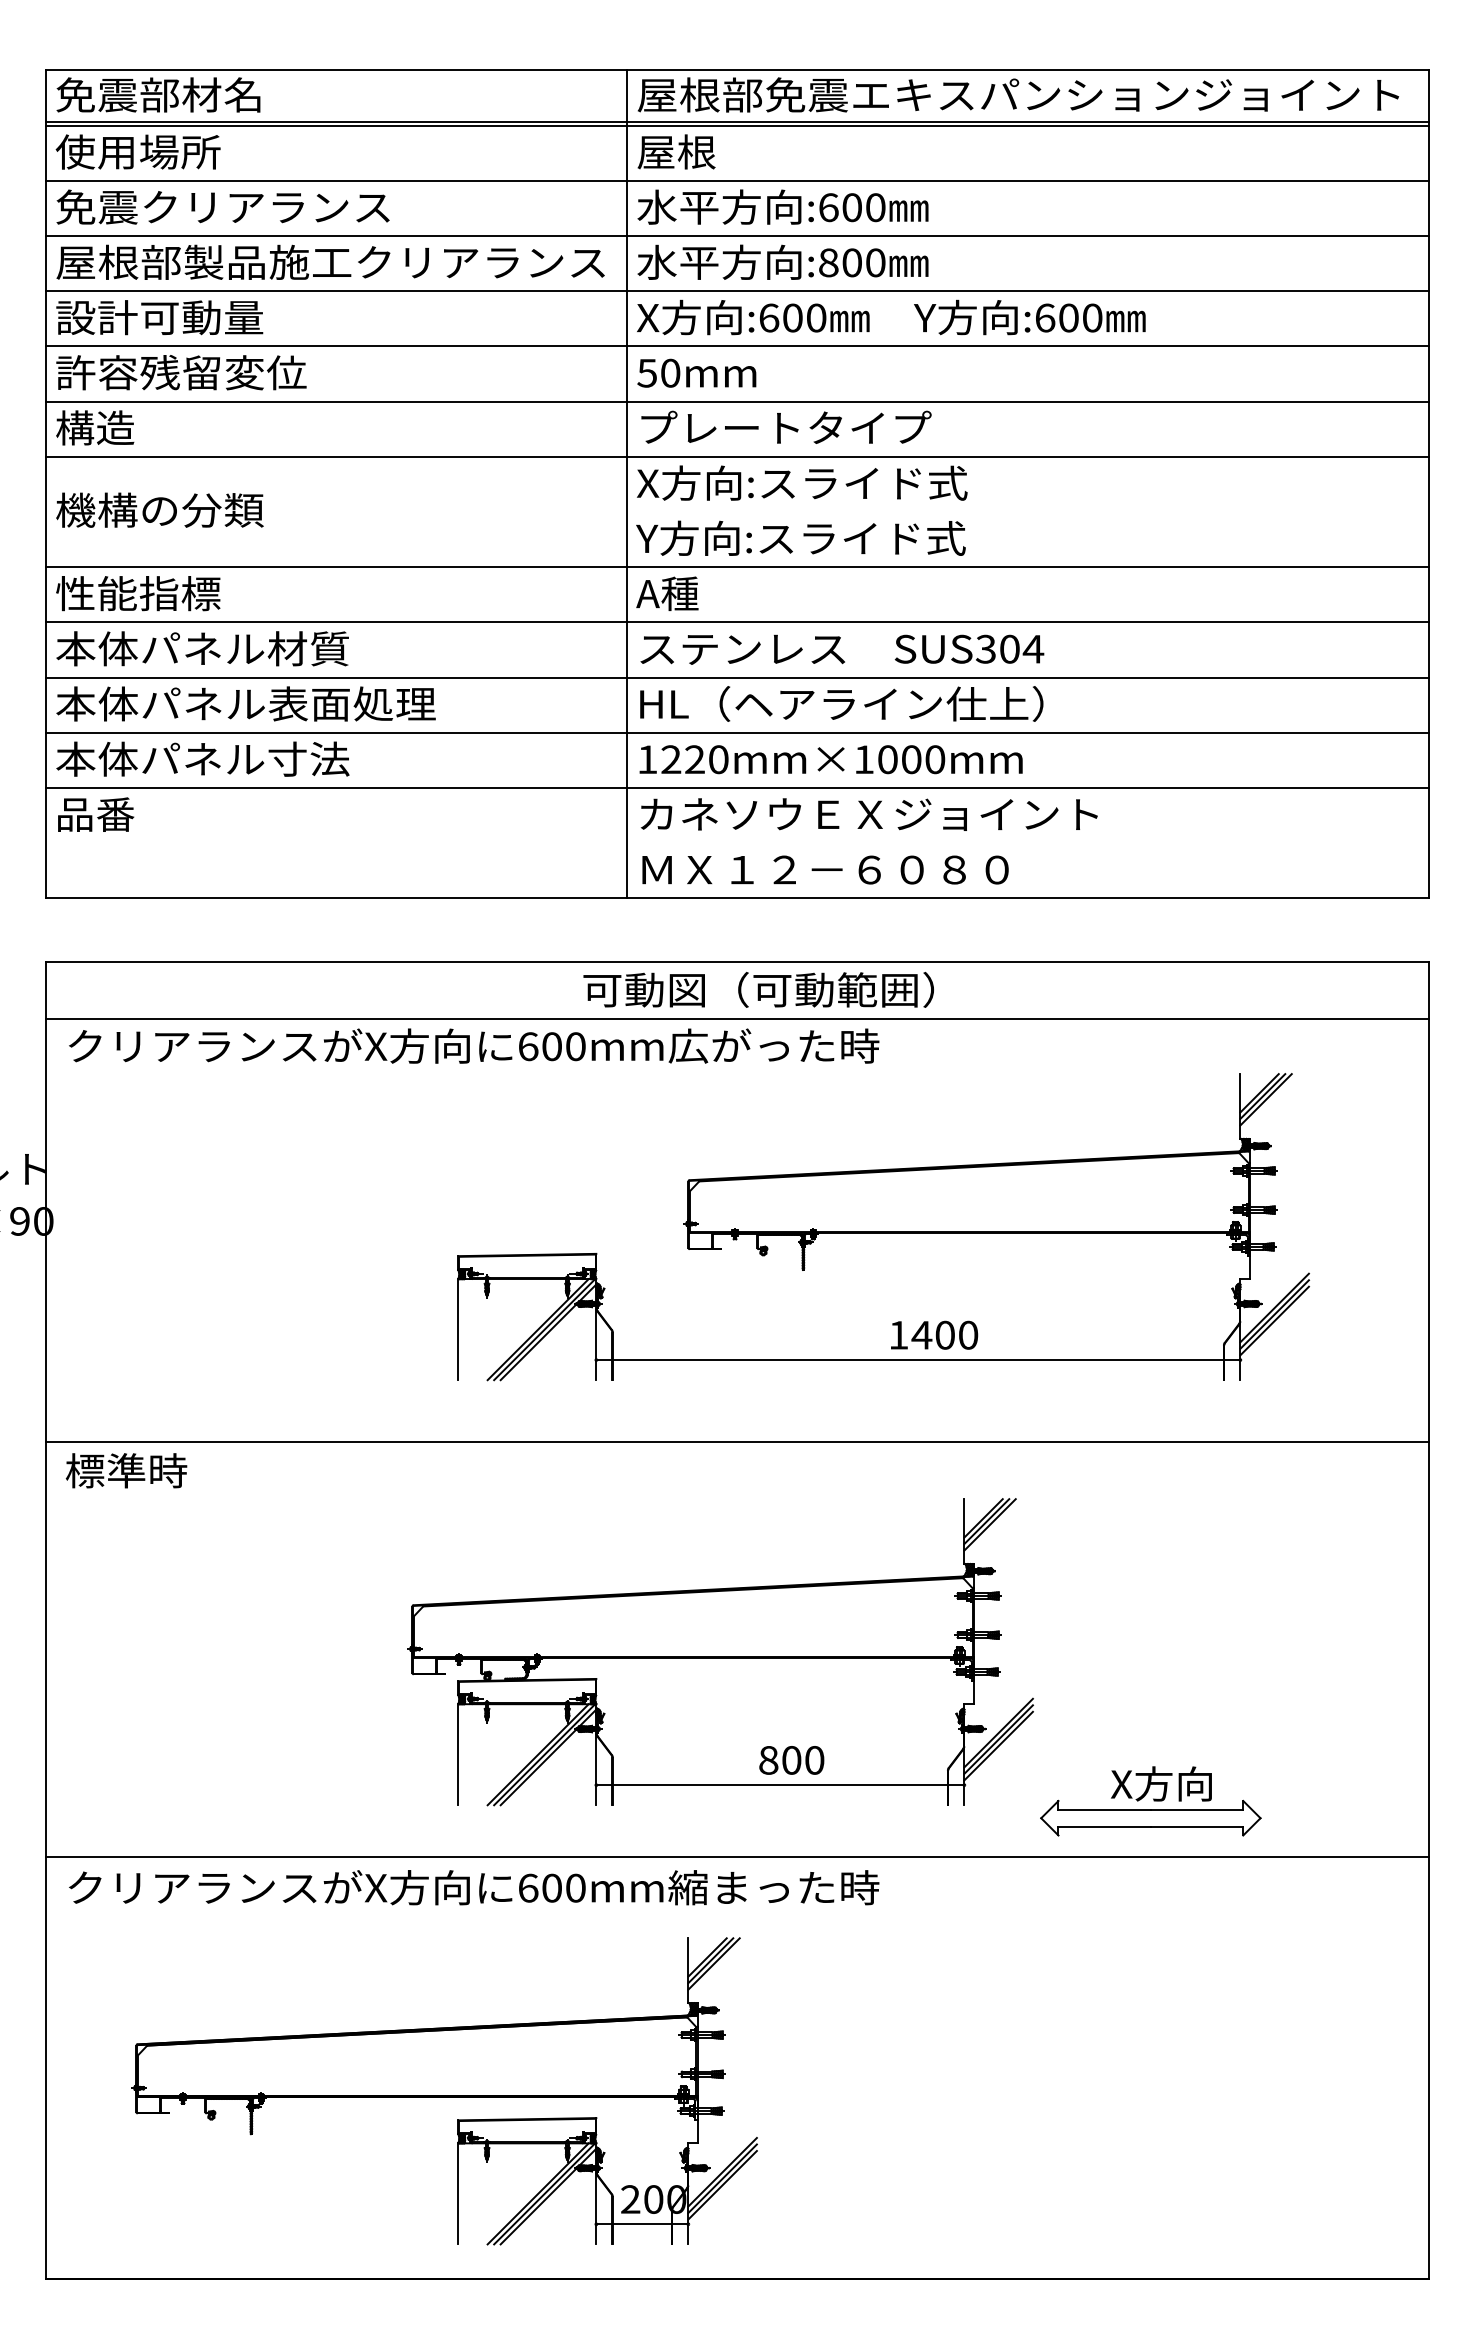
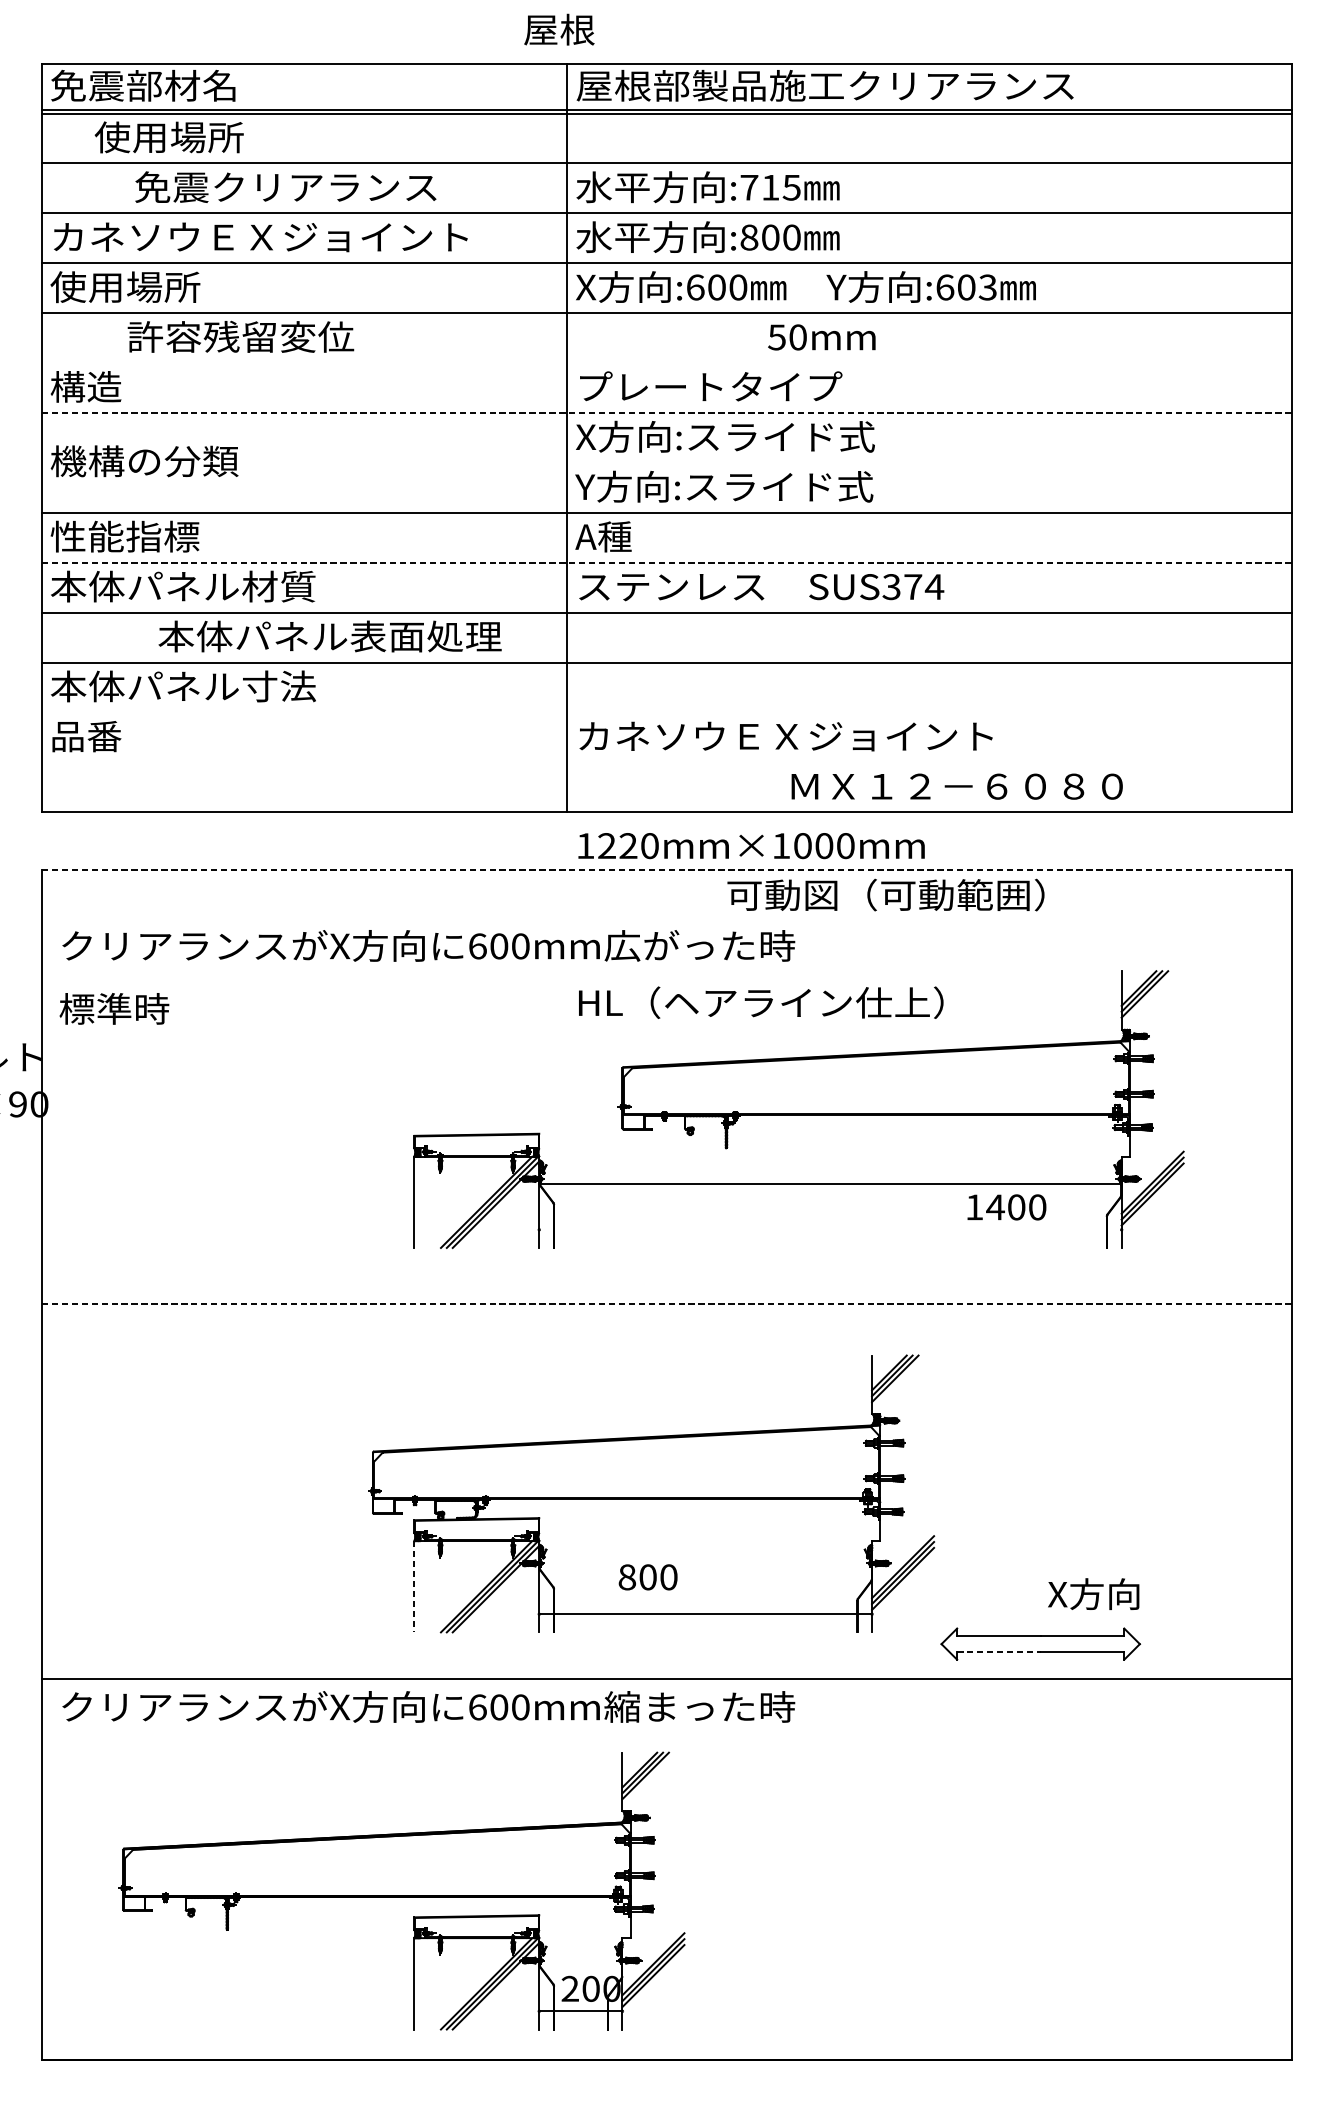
text: (1082, 94) -> (978, 85), 屋根部免震エキスパンションジョイント -> 屋根部製品施工クリアランス
text: (137, 151) -> (168, 136), moved
text: (676, 151) -> (559, 29), moved
text: (222, 206) -> (285, 186), moved
text: (852, 207) -> (770, 187), :600 -> :715
text: (330, 261) -> (298, 236), 屋根部製品施工クリアランス -> カネソウＥＸジョイント
text: (159, 317) -> (144, 287), 設計可動量 -> 使用場所
text: (1092, 317) -> (987, 287), :600 -> :603
text: (181, 372) -> (240, 336), moved
text: (696, 372) -> (821, 336), moved
line: (737, 401) -> (666, 362), removed
line: (738, 456) -> (667, 412), solid -> dashed
line: (738, 622) -> (667, 562), solid -> dashed
text: (1009, 648) -> (912, 586), SUS304 -> SUS374
text: (245, 703) -> (329, 636), moved
text: (841, 703) -> (760, 1002), moved
text: (830, 759) -> (751, 845), moved
line: (737, 788) -> (666, 712), removed
text: (825, 869) -> (957, 786), moved
line: (738, 961) -> (667, 869), solid -> dashed
text: (758, 989) -> (885, 894), moved
line: (737, 1019) -> (666, 921), removed
text: (934, 1334) -> (1006, 1206), moved
line: (918, 1360) -> (830, 1184), moved
line: (738, 1442) -> (667, 1304), solid -> dashed
text: (126, 1470) -> (114, 1008), moved
line: (458, 1754) -> (414, 1586), solid -> dashed
text: (791, 1760) -> (647, 1577), moved
text: (1161, 1783) -> (1093, 1593), moved
line: (1105, 1826) -> (999, 1651), solid -> dashed

